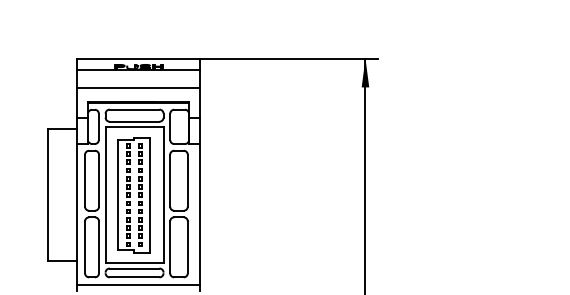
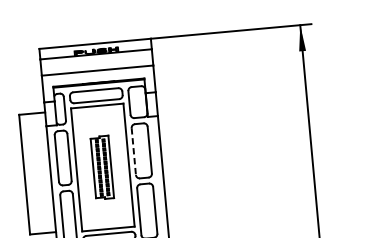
line: (170, 180) -> (134, 151), solid -> dashed
part: (133, 195) -> (101, 167), size x0.6

